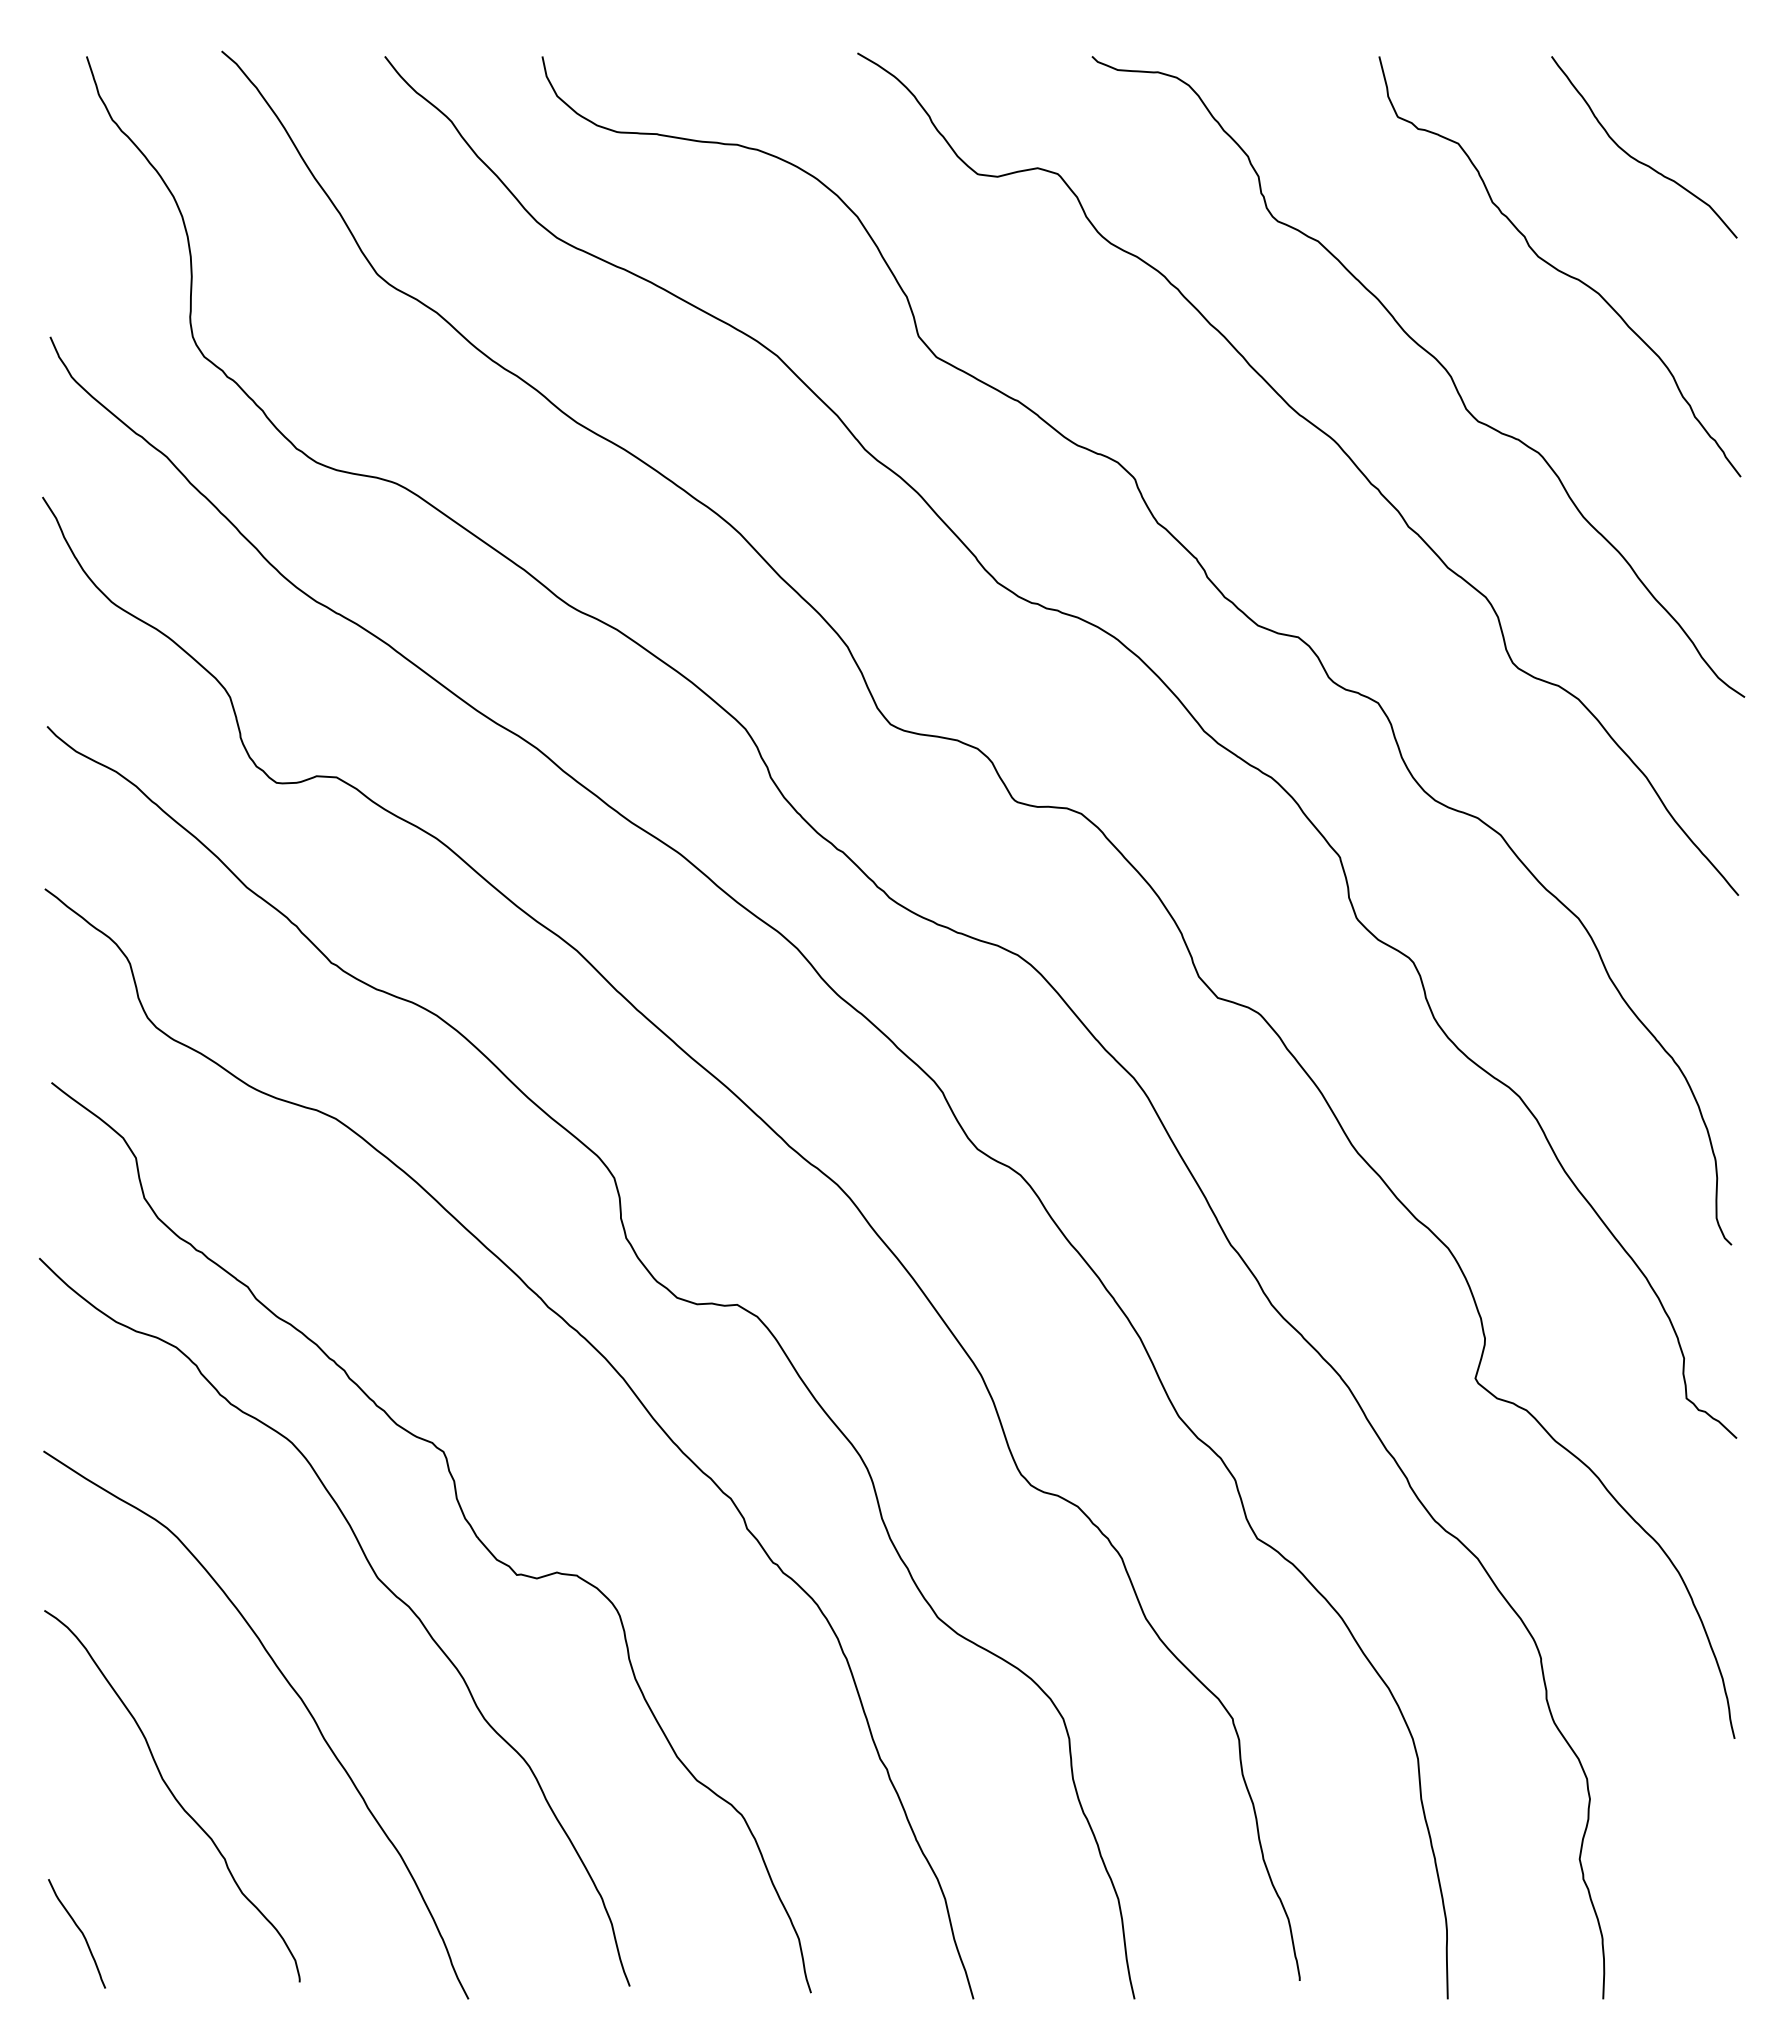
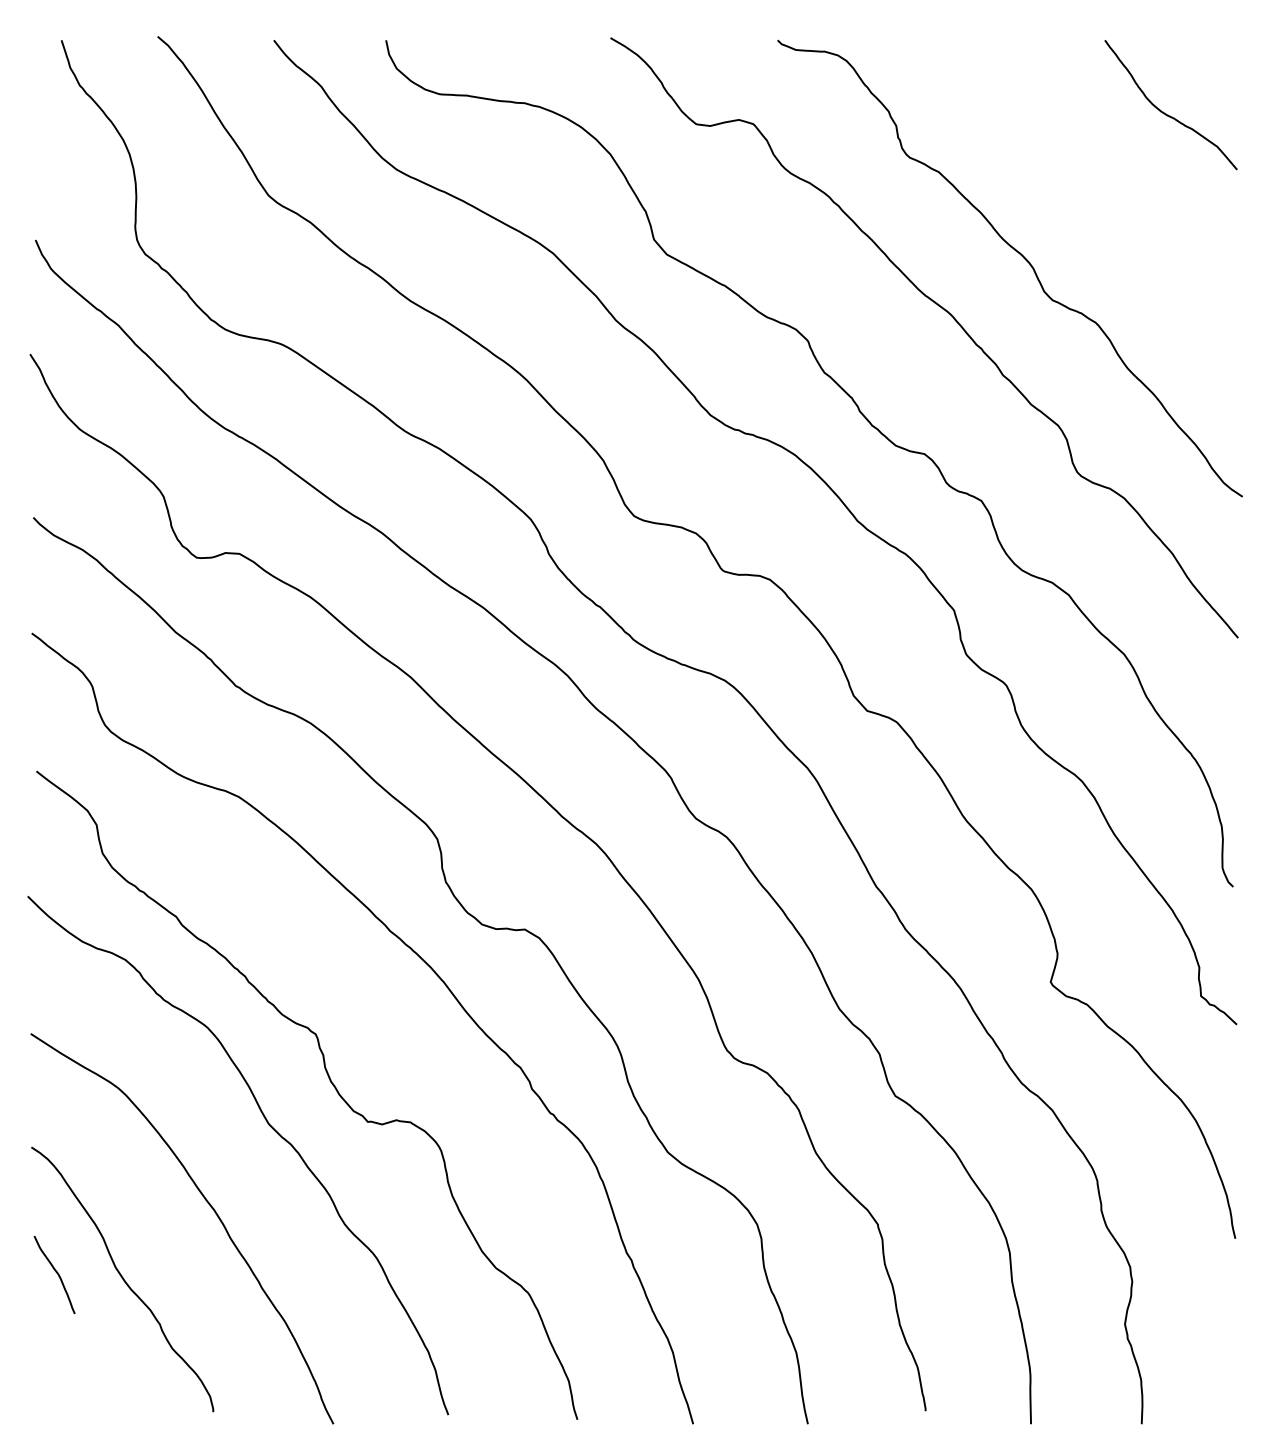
curve: (1557, 268) -> (1109, 191), removed
curve: (80, 1932) -> (57, 1274), moved

